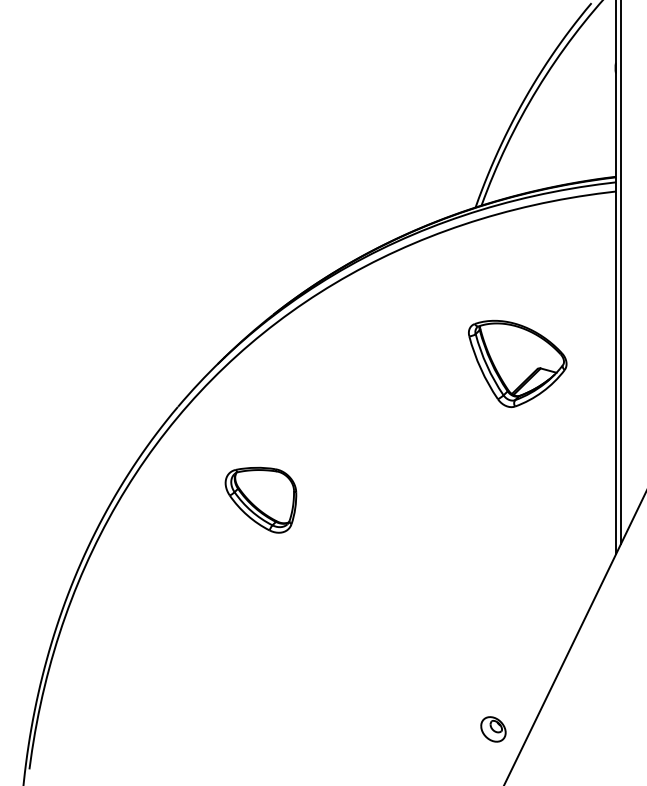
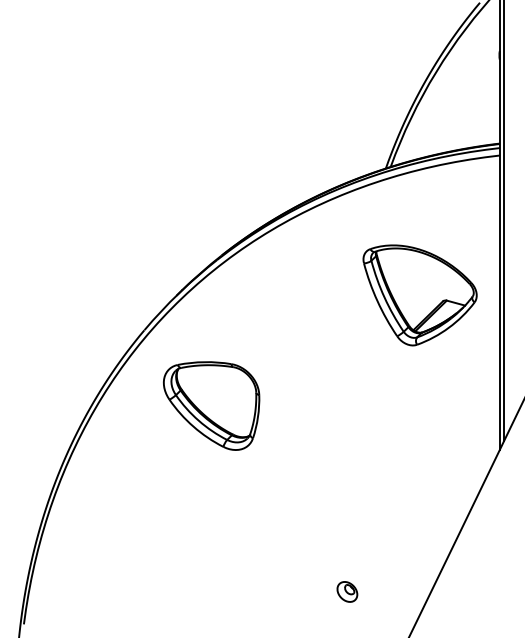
part: (517, 364) -> (419, 295), size x1.43
part: (260, 499) -> (211, 405), size x1.67
part: (493, 728) -> (347, 591), moved

